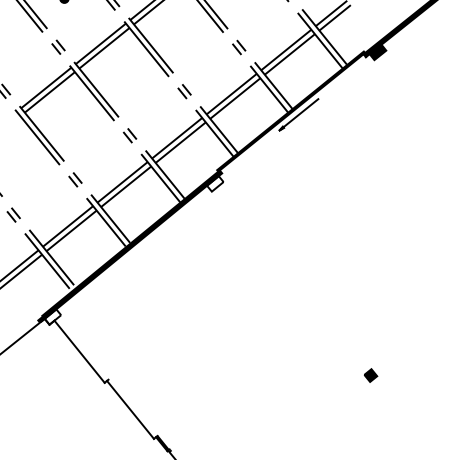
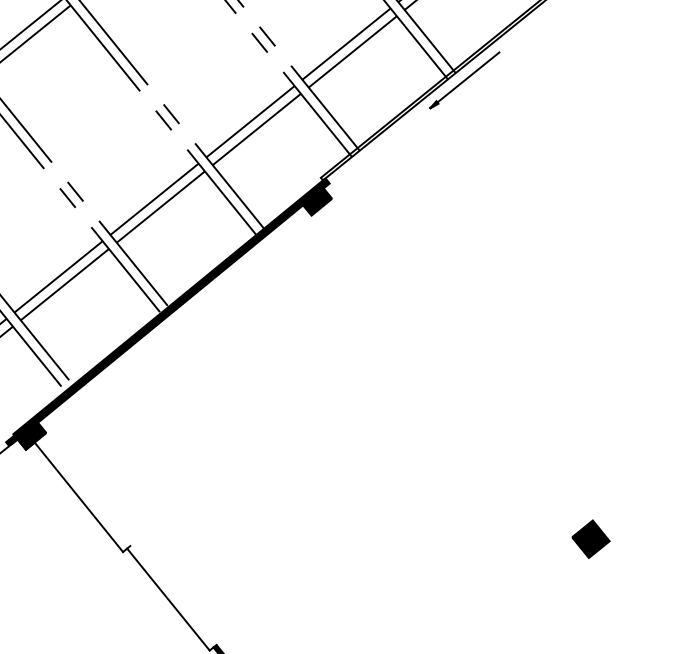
fill: (215, 183) -> (317, 201), added
fill: (52, 316) -> (31, 435), added
part: (370, 375) -> (590, 539), size x1.67

